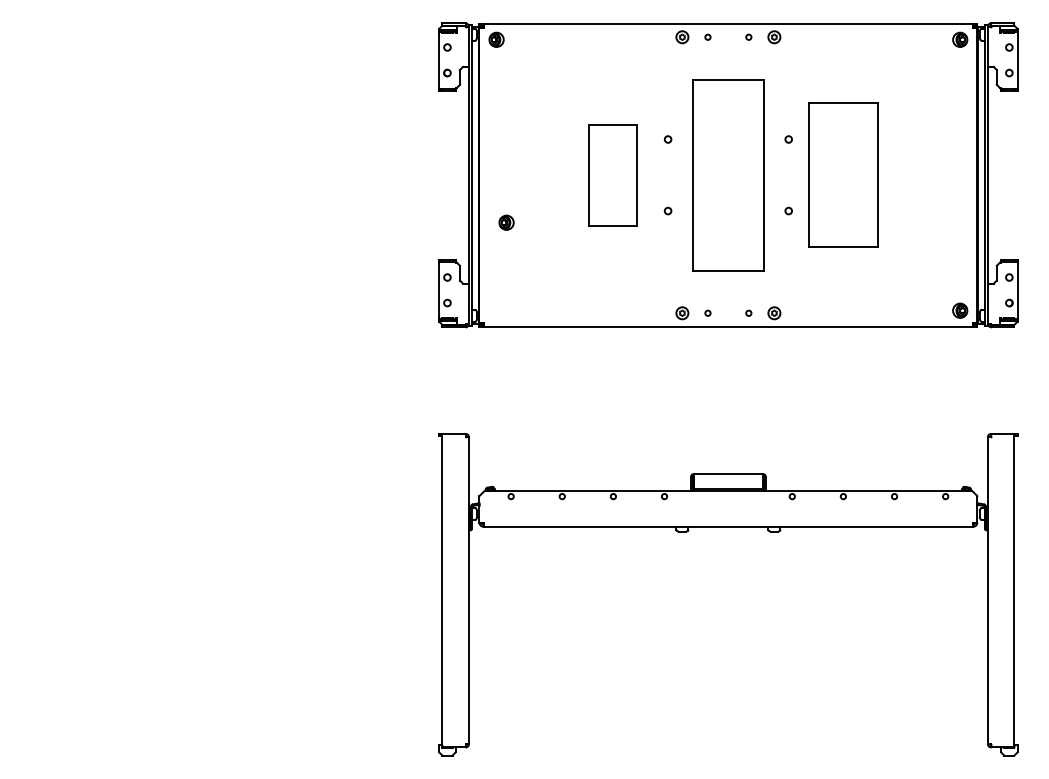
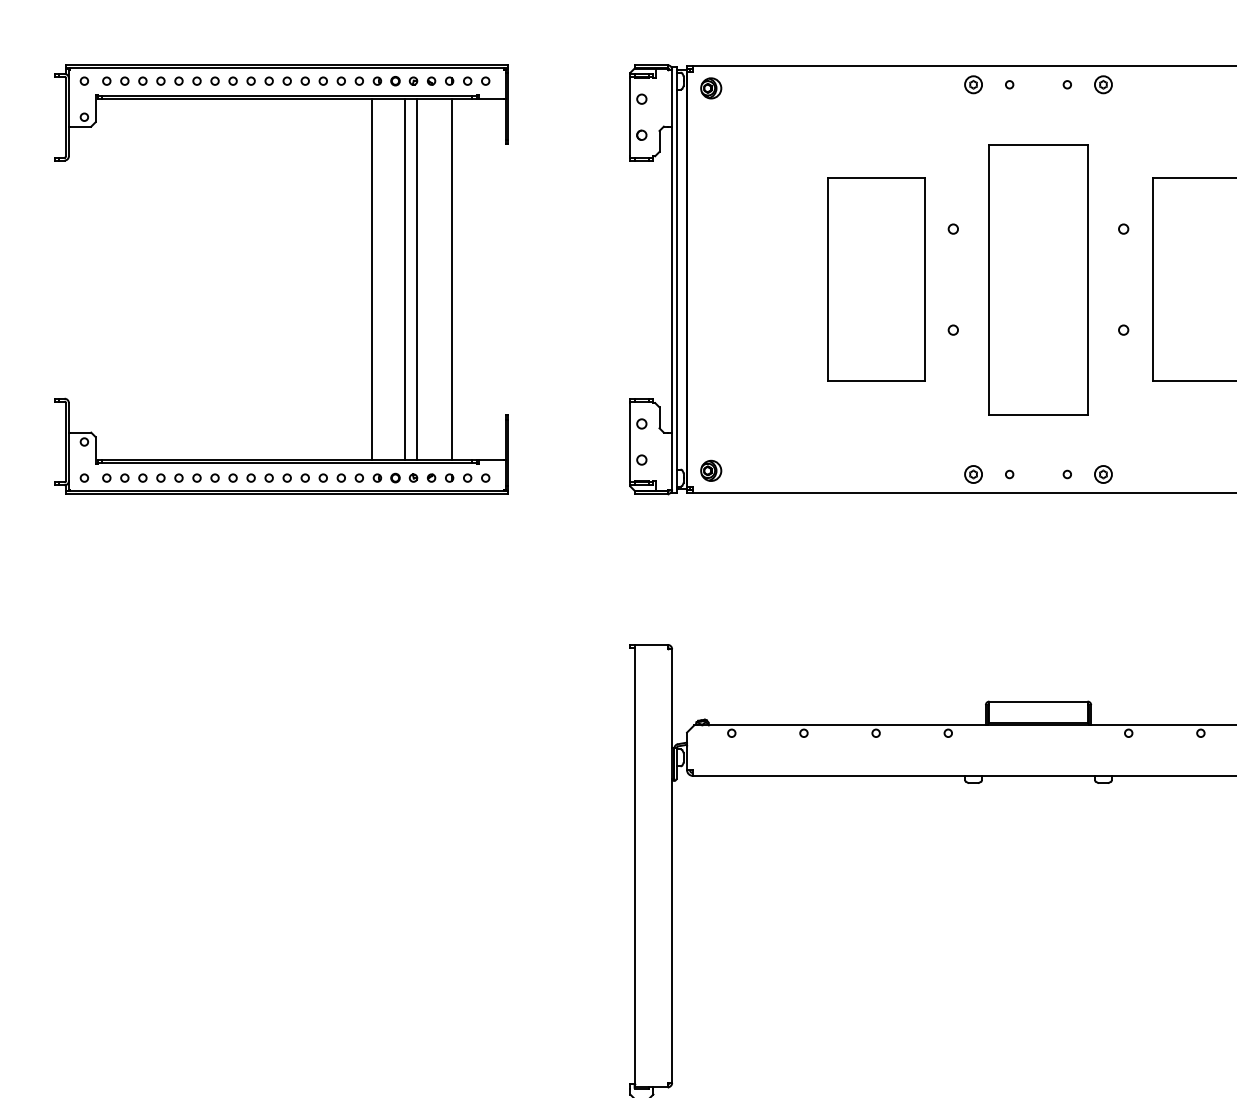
part: (256, 174) -> (372, 278), added
part: (613, 174) -> (876, 278), size x1.43
part: (506, 222) -> (711, 470), moved

